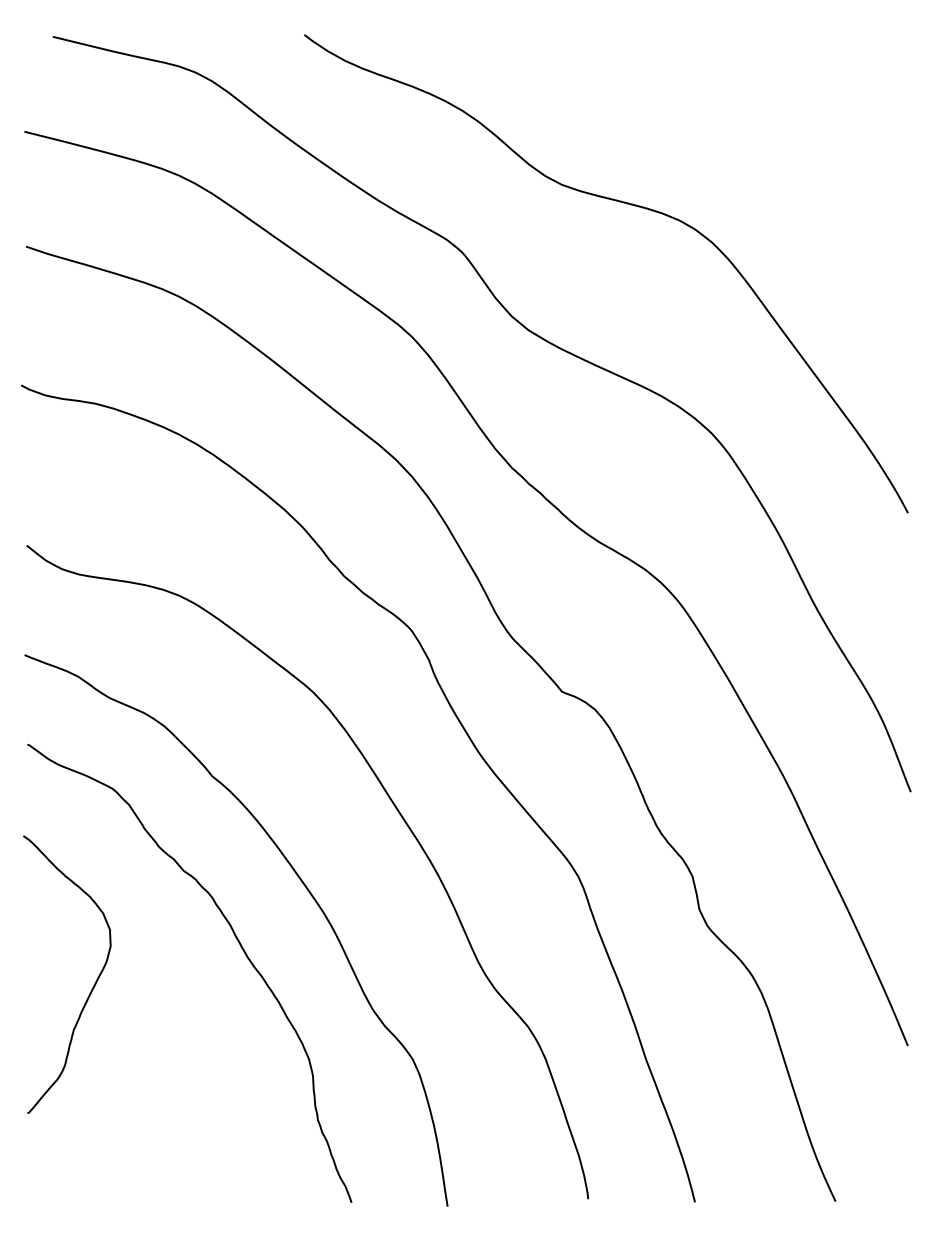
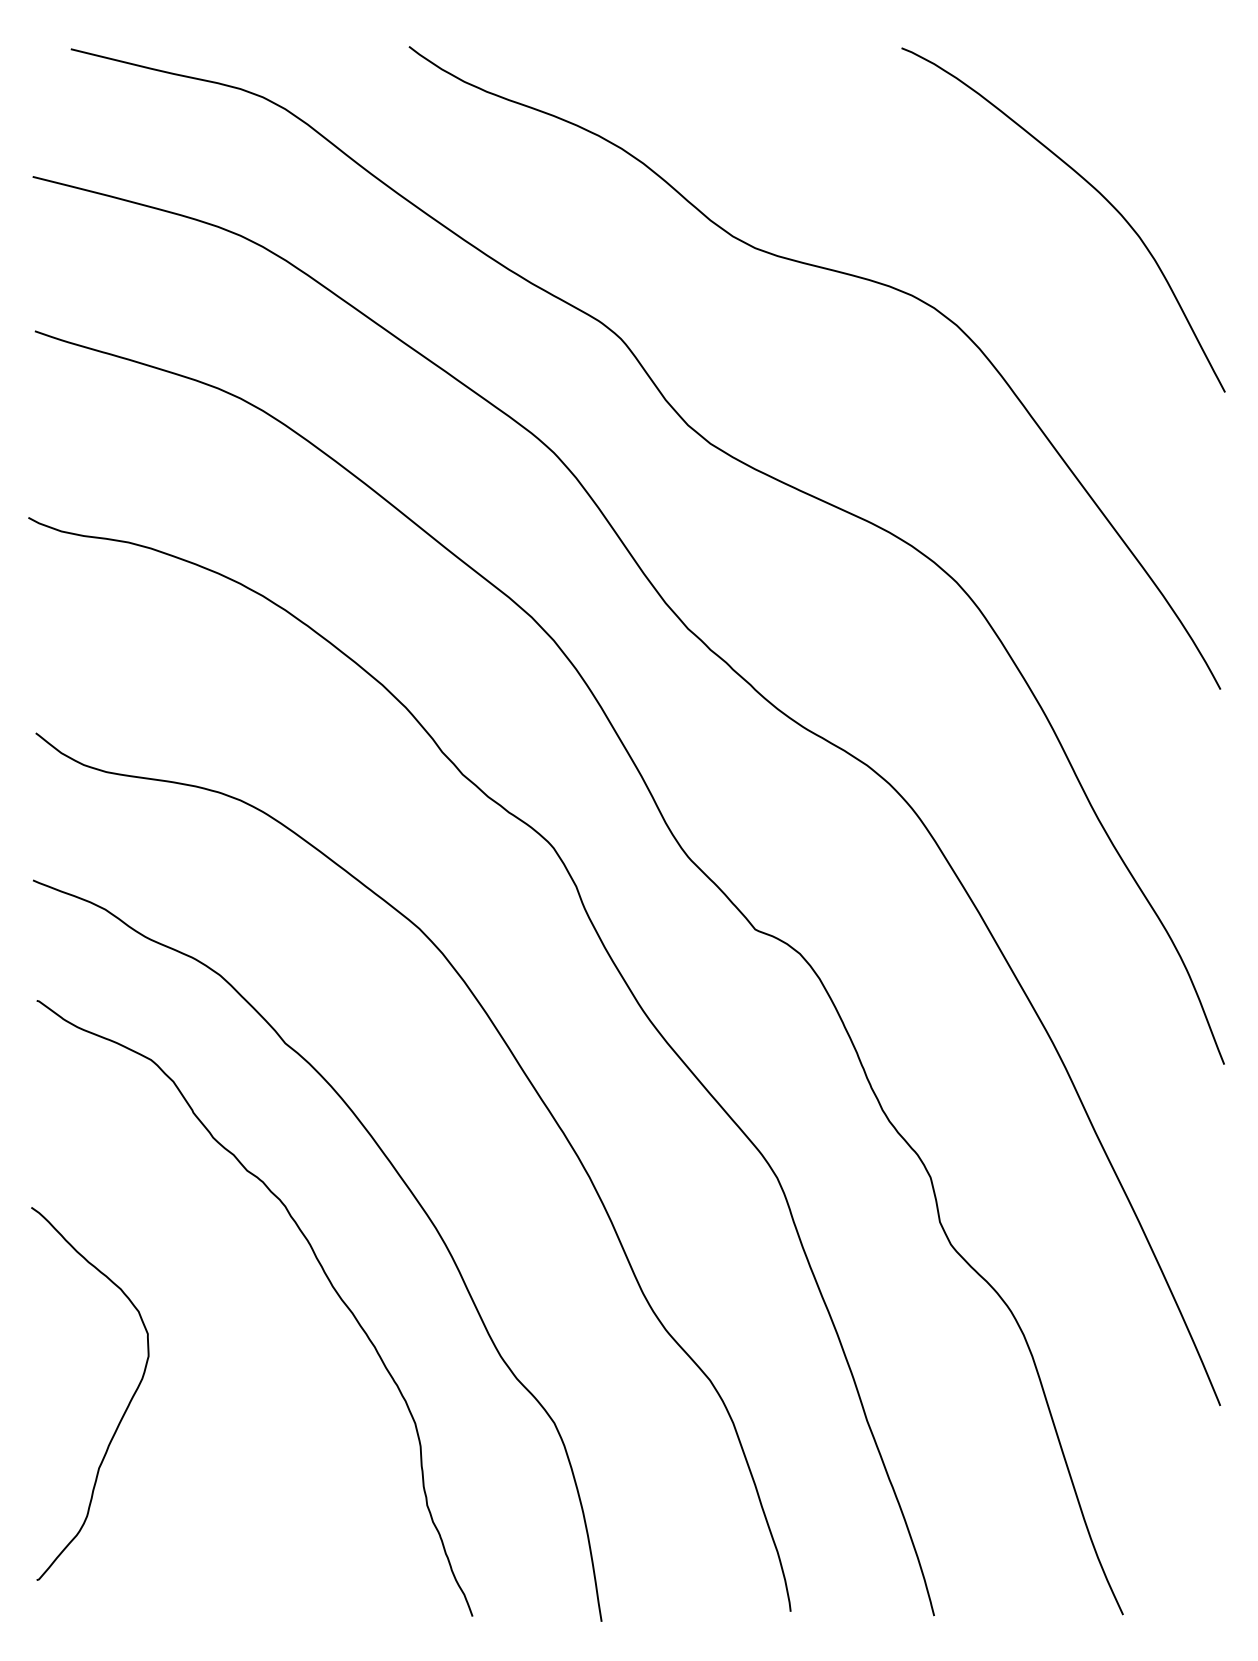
curve: (809, 137) -> (1088, 184), added
curve: (92, 987) -> (124, 1411), moved

